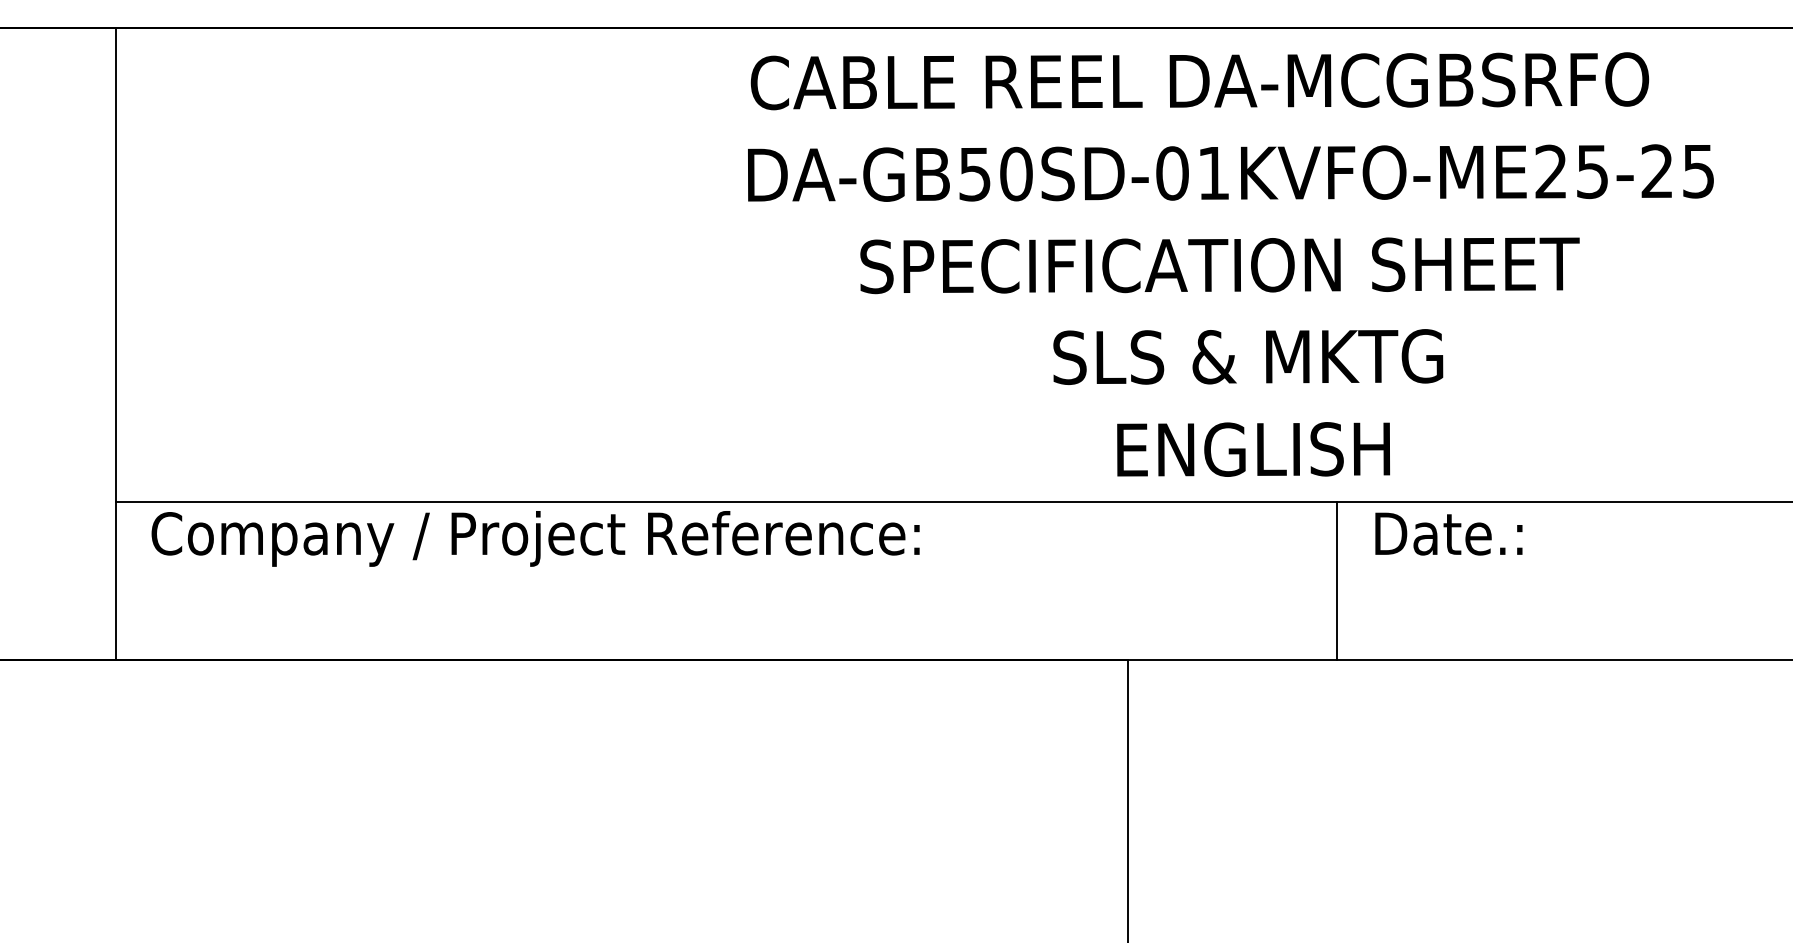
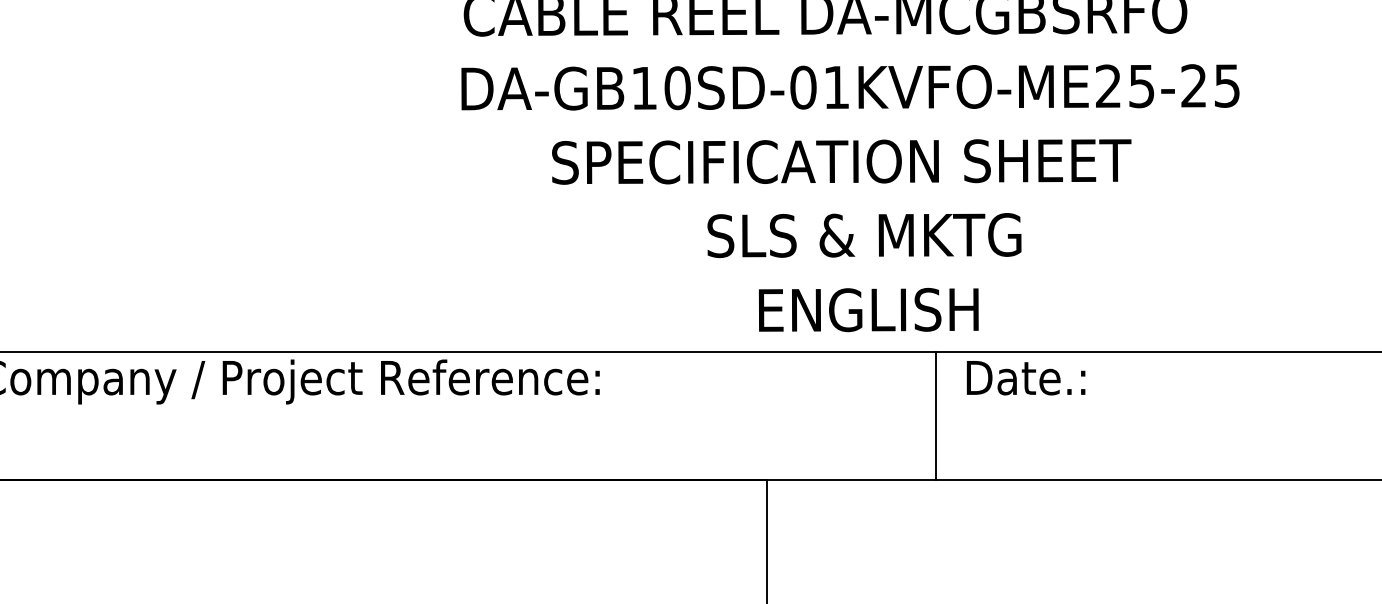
text: (974, 174) -> (643, 88), DA-GB50SD-01KVFO-ME25-25 -> DA-GB10SD-01KVFO-ME25-25

